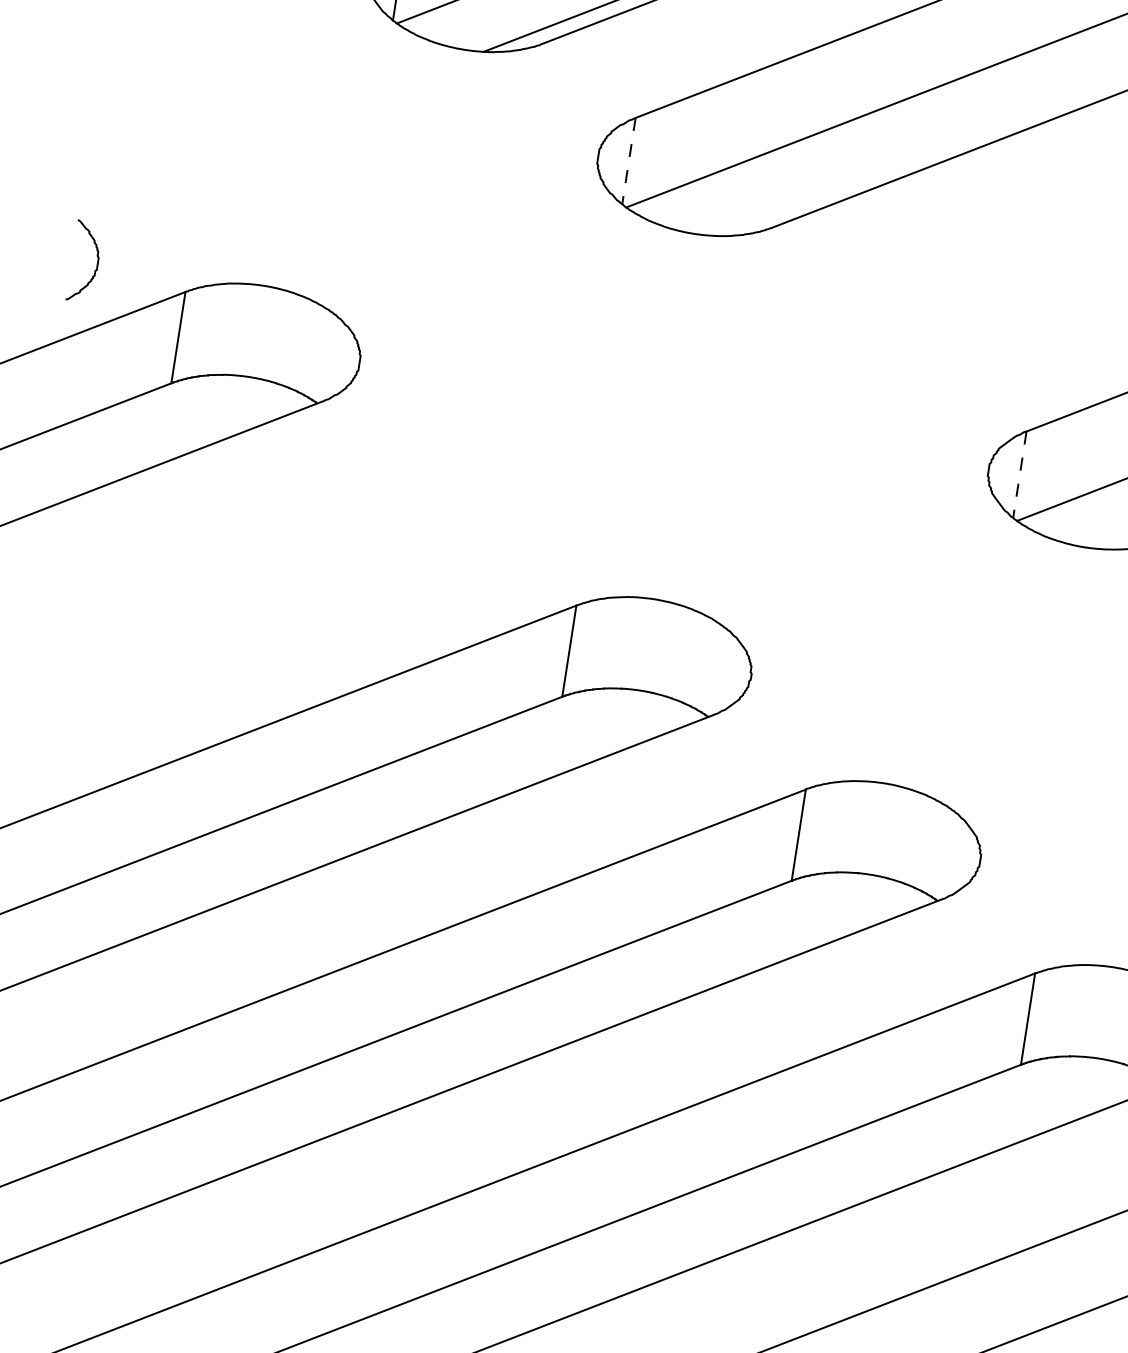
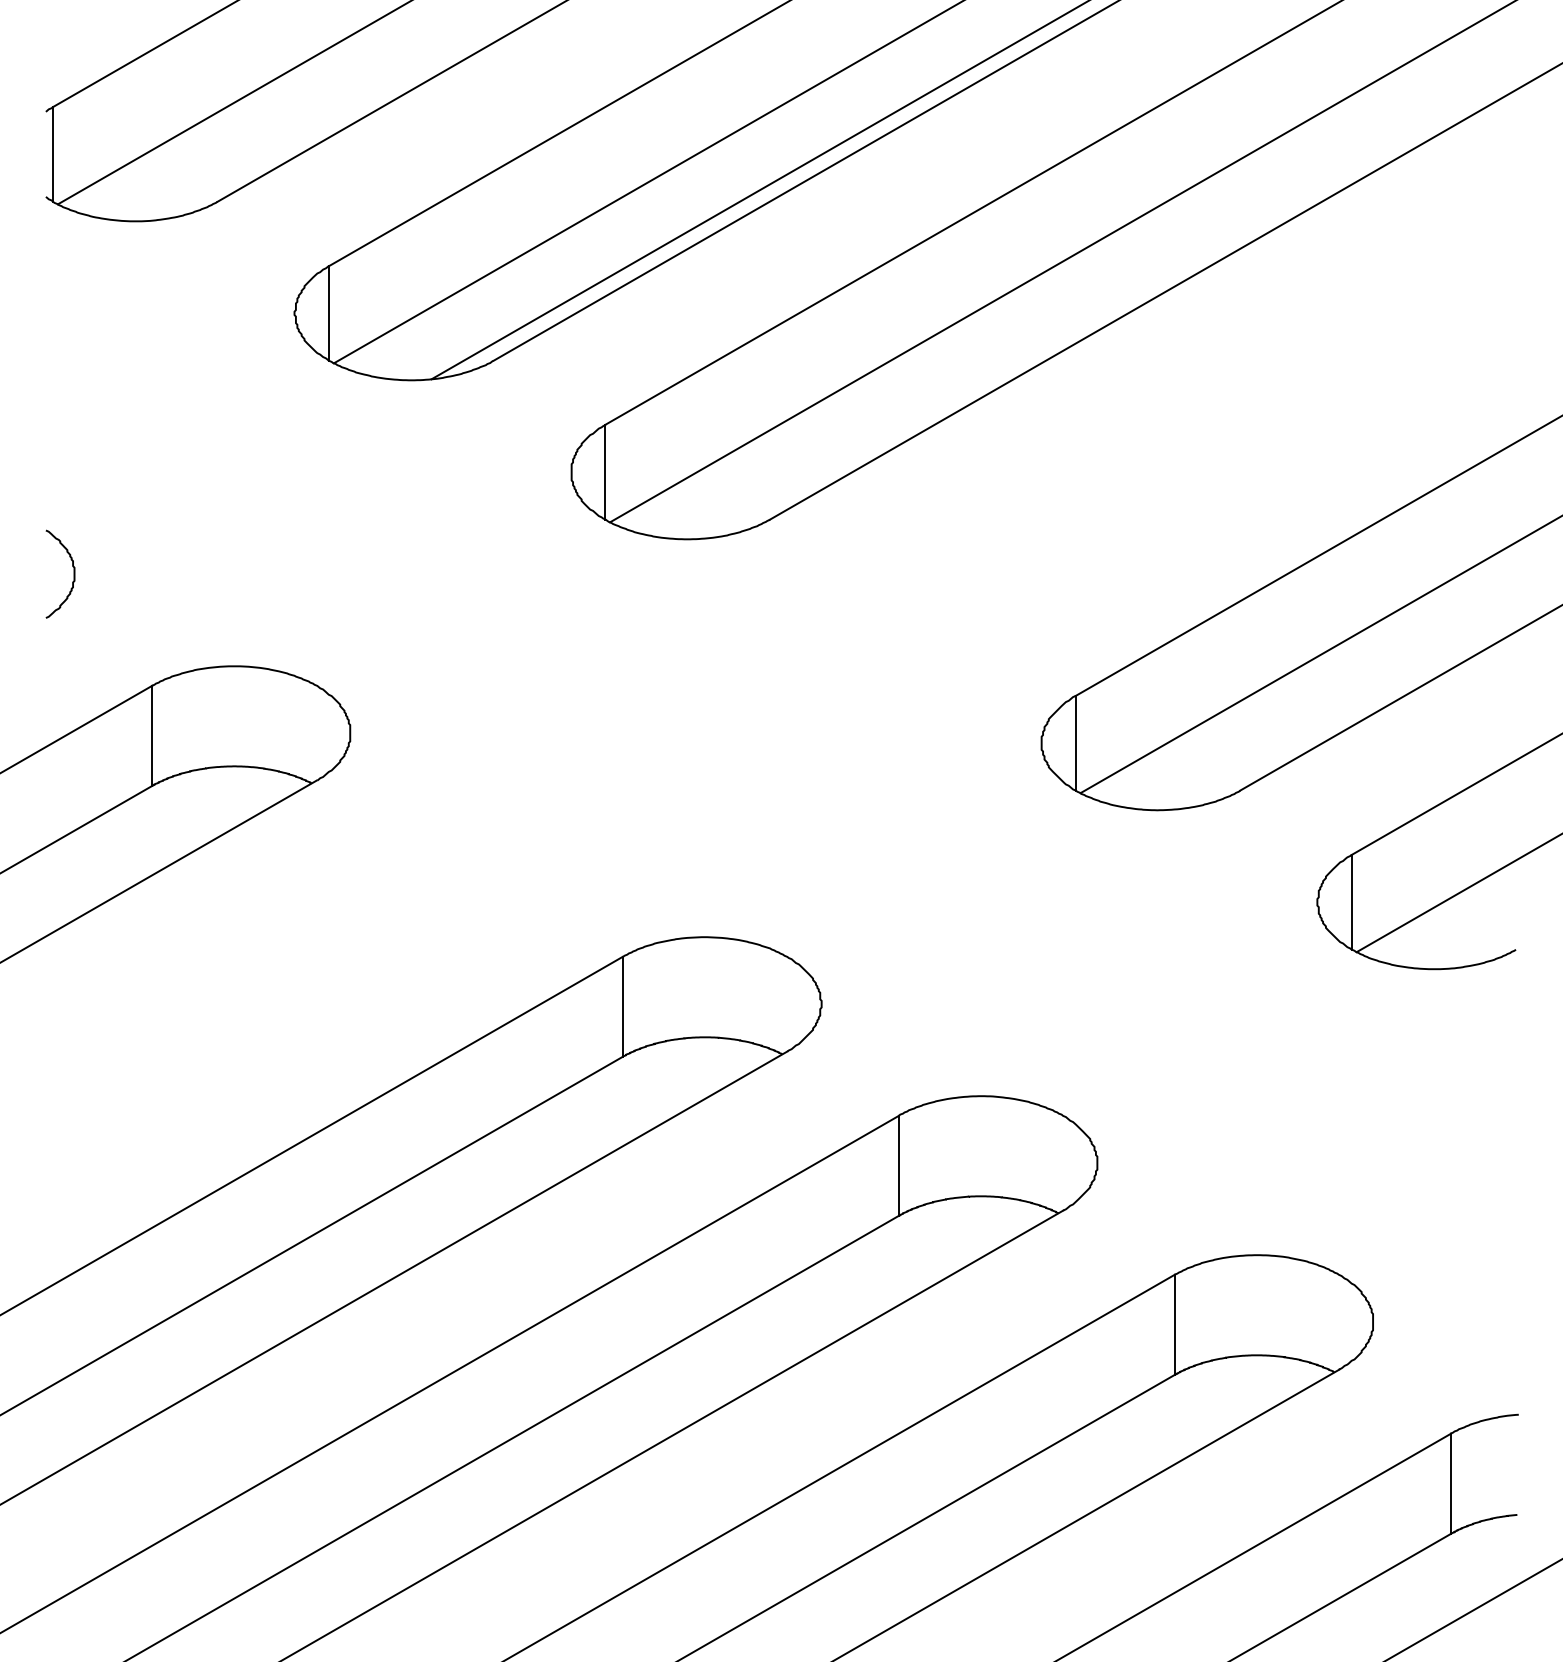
line: (629, 161) -> (605, 472), dashed -> solid
curve: (97, 262) -> (73, 573), moved
line: (1019, 474) -> (1075, 743), dashed -> solid

